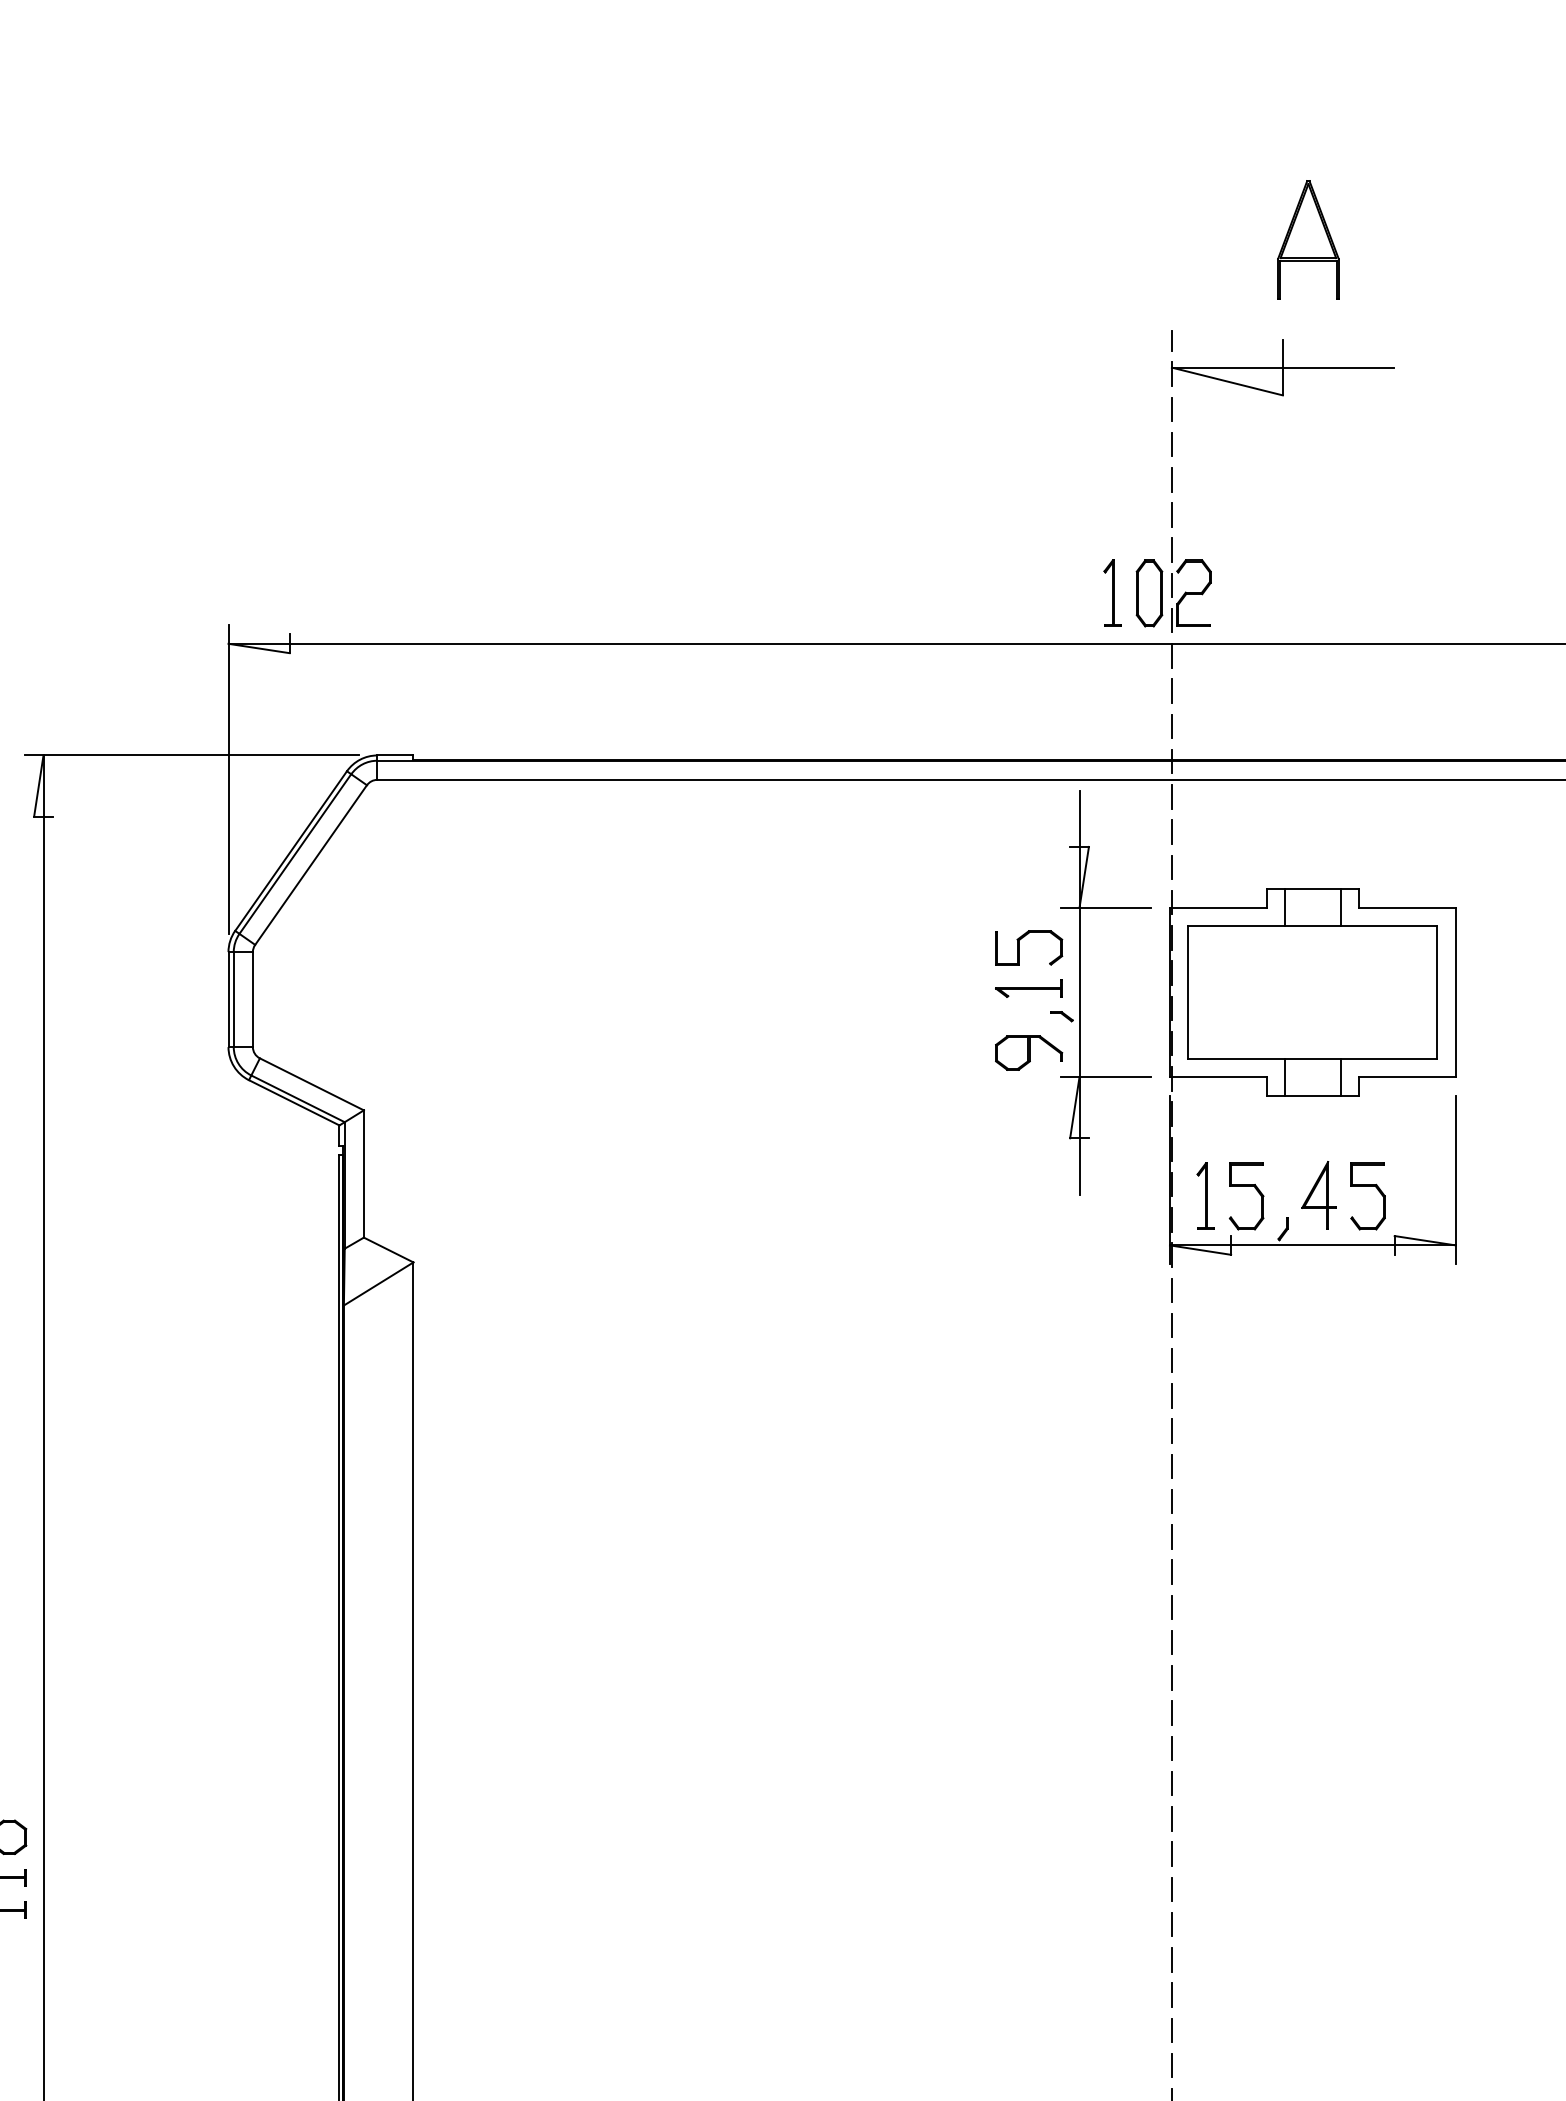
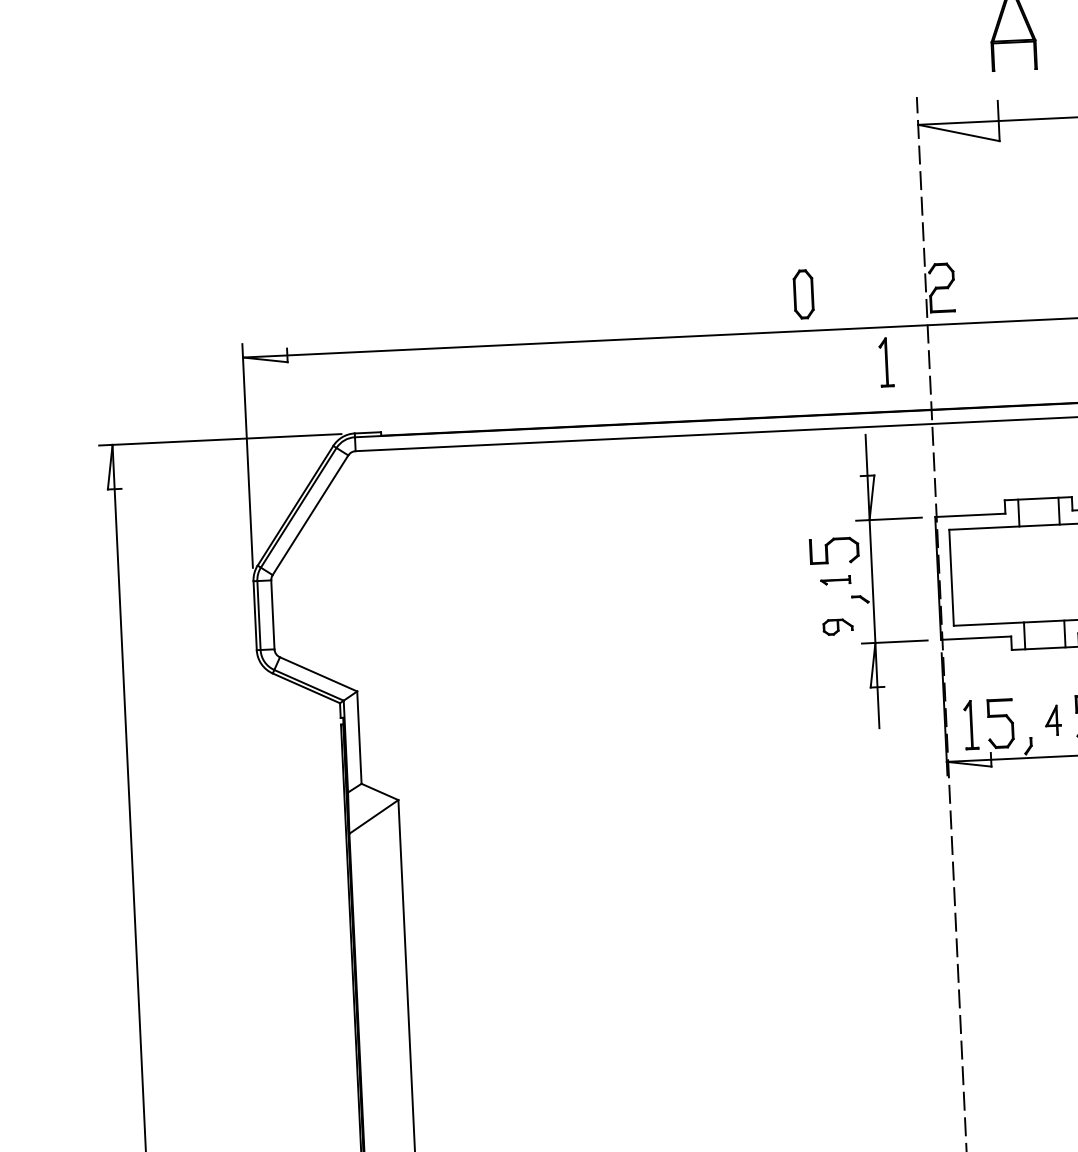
part: (1112, 592) -> (886, 361), moved
part: (1149, 593) -> (803, 294), moved
part: (1028, 988) -> (835, 580), size x0.6
part: (1029, 1052) -> (838, 626), size x0.6
part: (1318, 1195) -> (1052, 720), size x0.6

